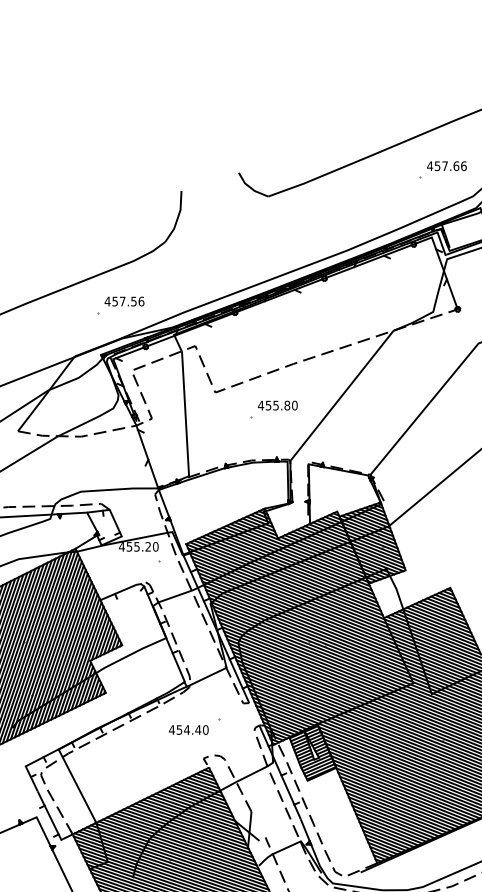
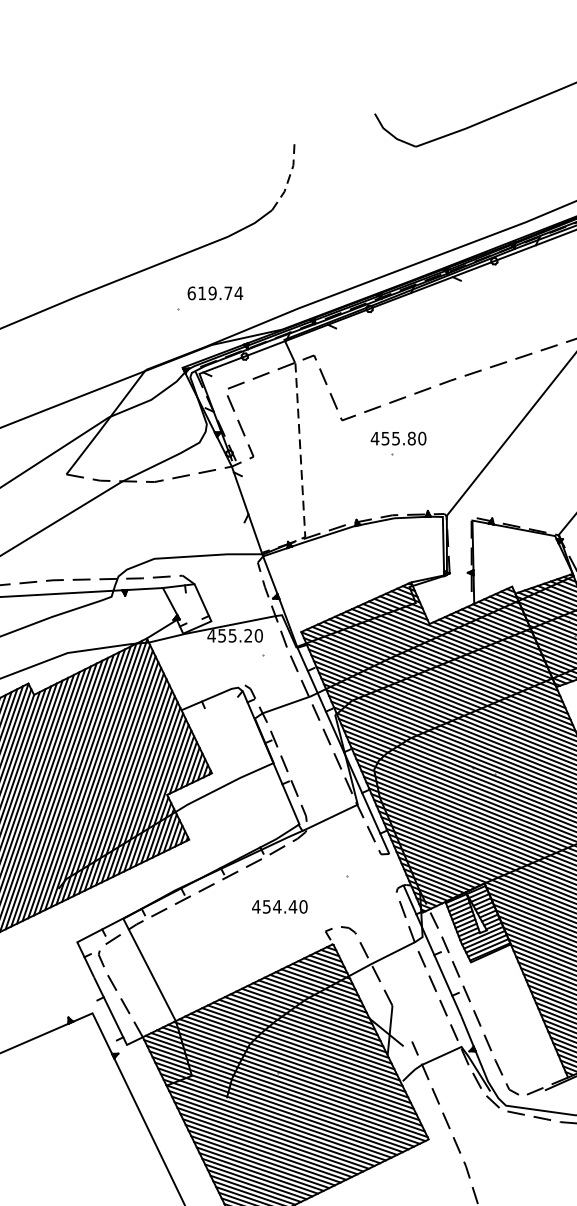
line: (178, 217) -> (290, 176), solid -> dashed
text: (124, 301) -> (215, 293), 457.56 -> 619.74
text: (277, 405) -> (398, 438), moved
line: (185, 420) -> (300, 459), solid -> dashed
text: (188, 729) -> (279, 906), moved

